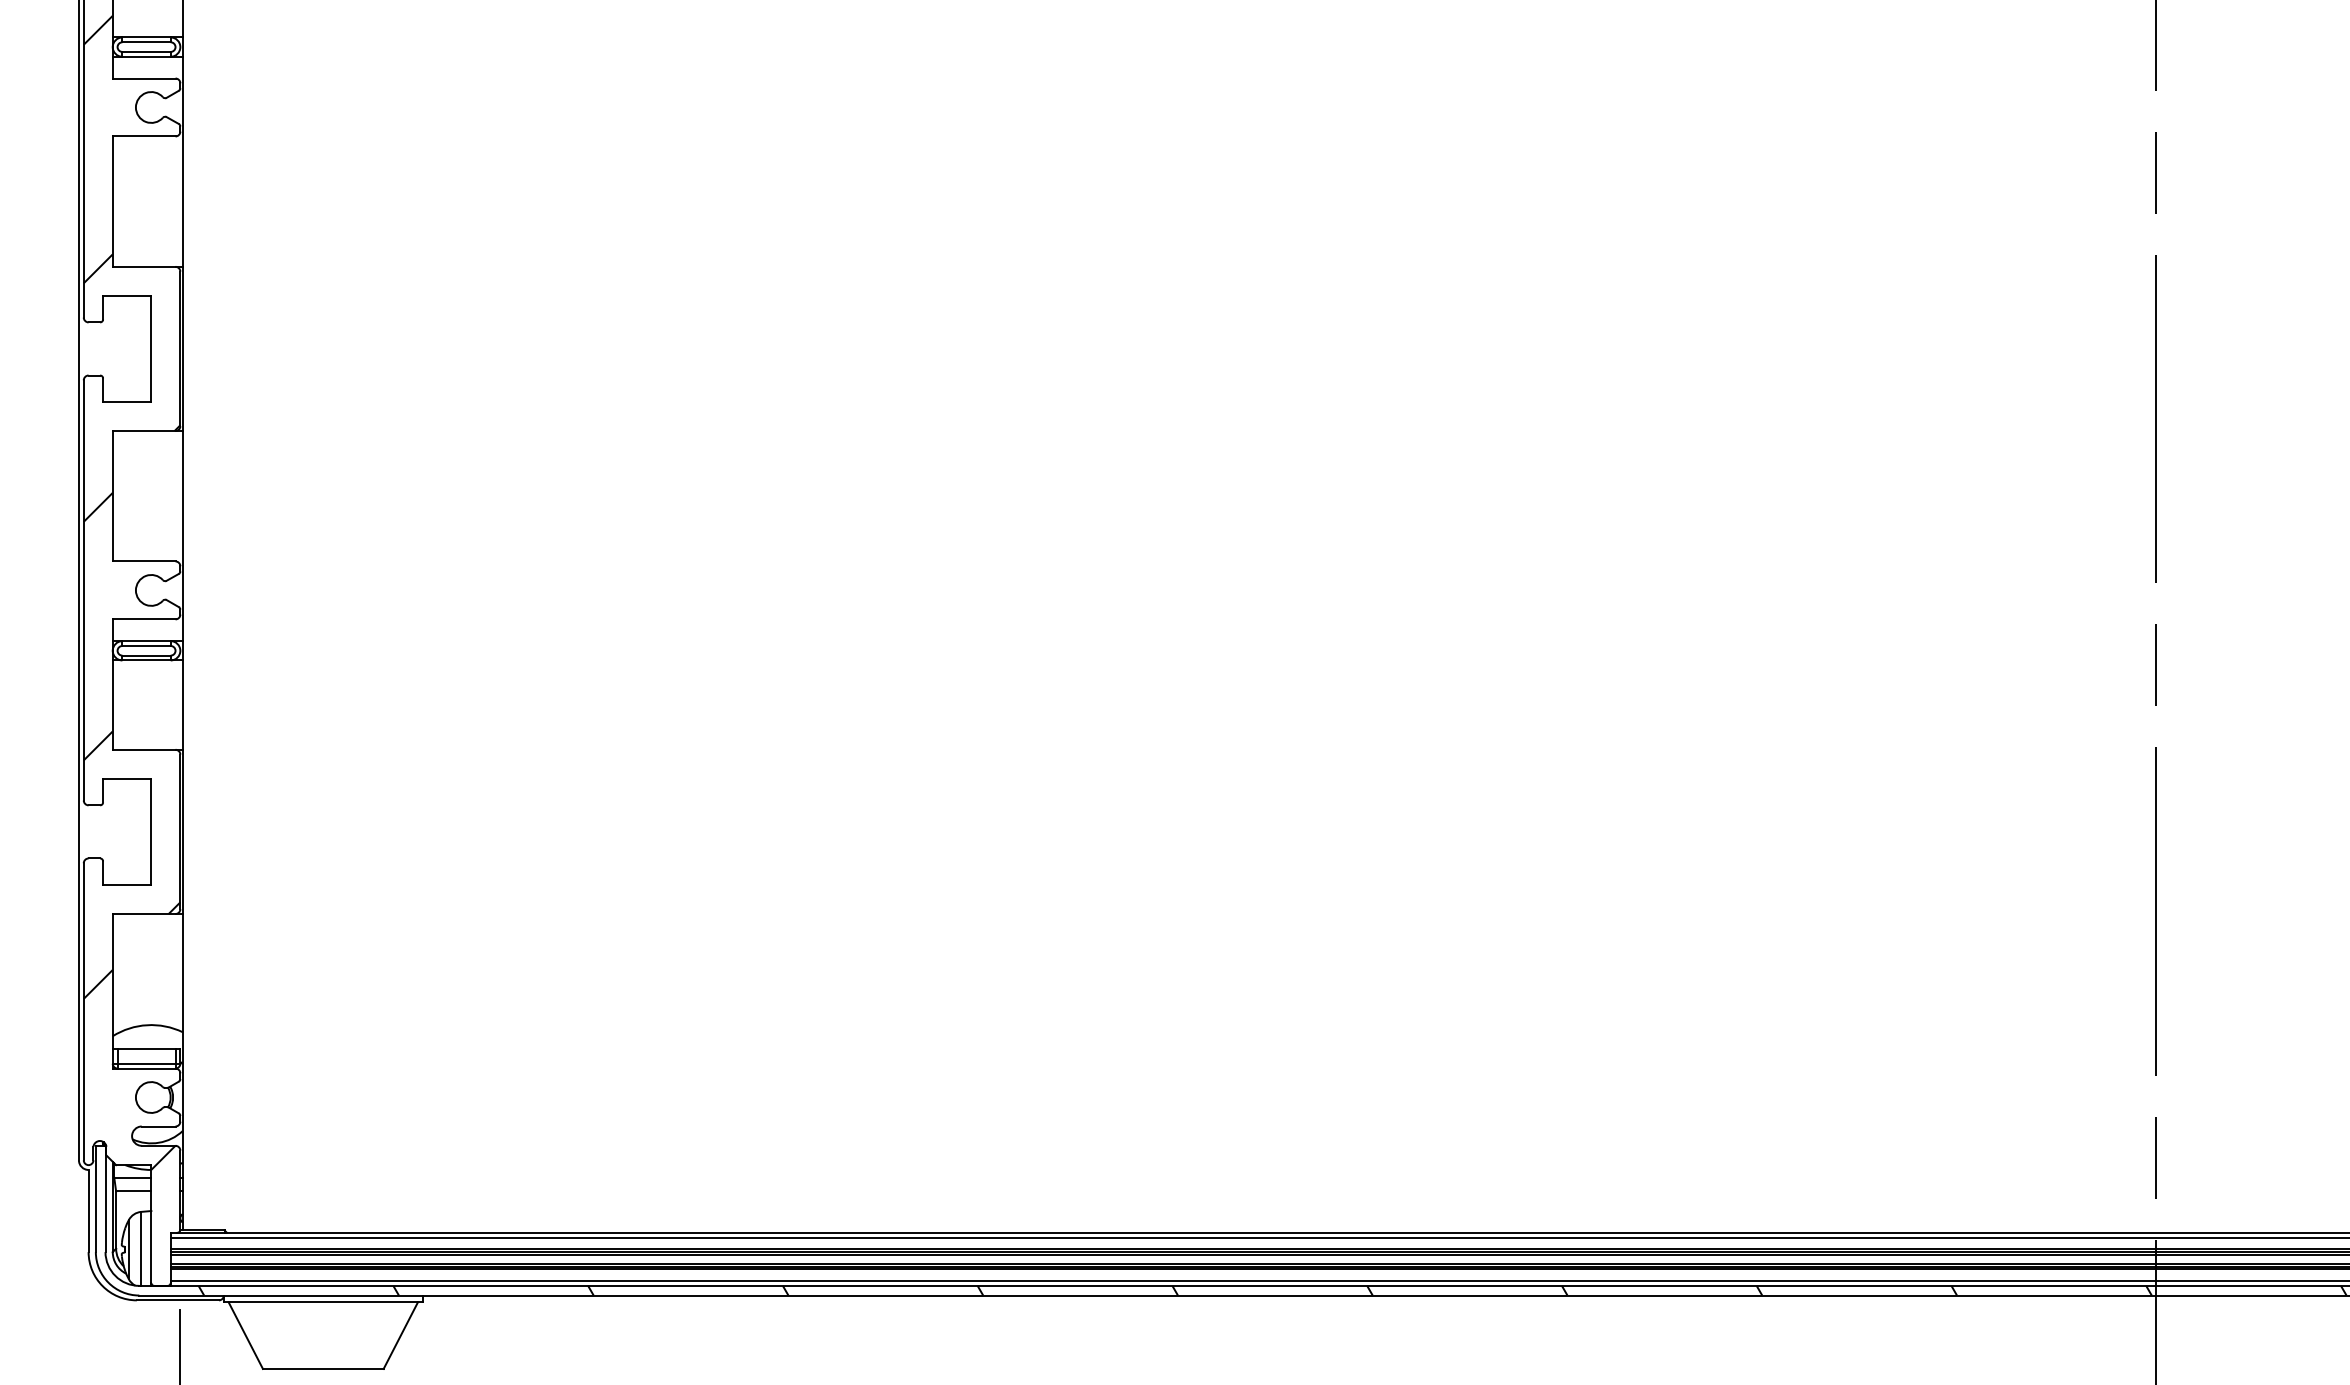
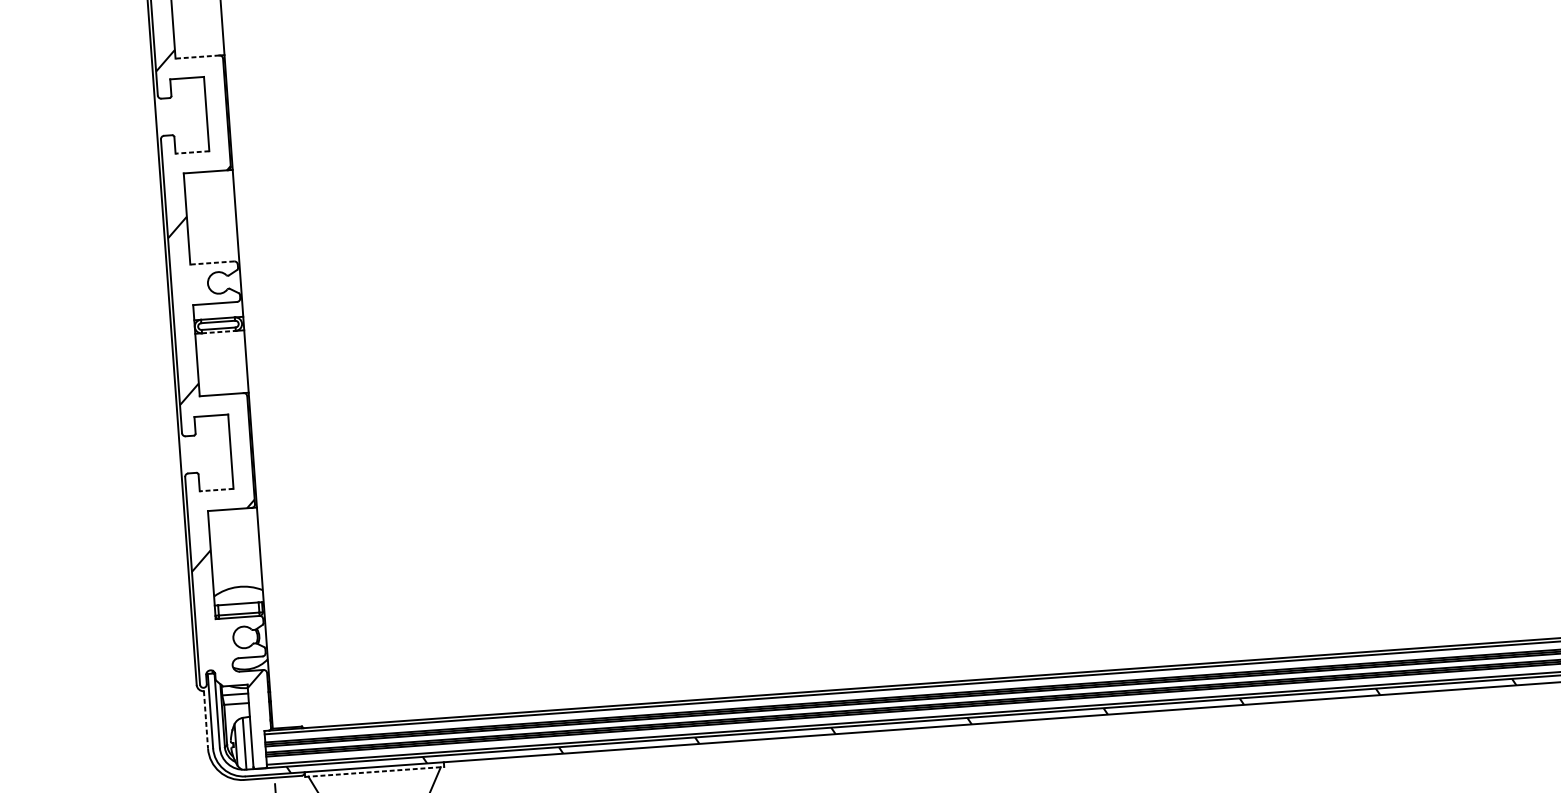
line: (143, 266) -> (197, 56), solid -> dashed
line: (126, 402) -> (191, 152), solid -> dashed
line: (143, 561) -> (211, 263), solid -> dashed
line: (147, 660) -> (219, 332), solid -> dashed
line: (126, 885) -> (216, 490), solid -> dashed
line: (88, 1211) -> (205, 720), solid -> dashed
line: (323, 1302) -> (374, 772), solid -> dashed

